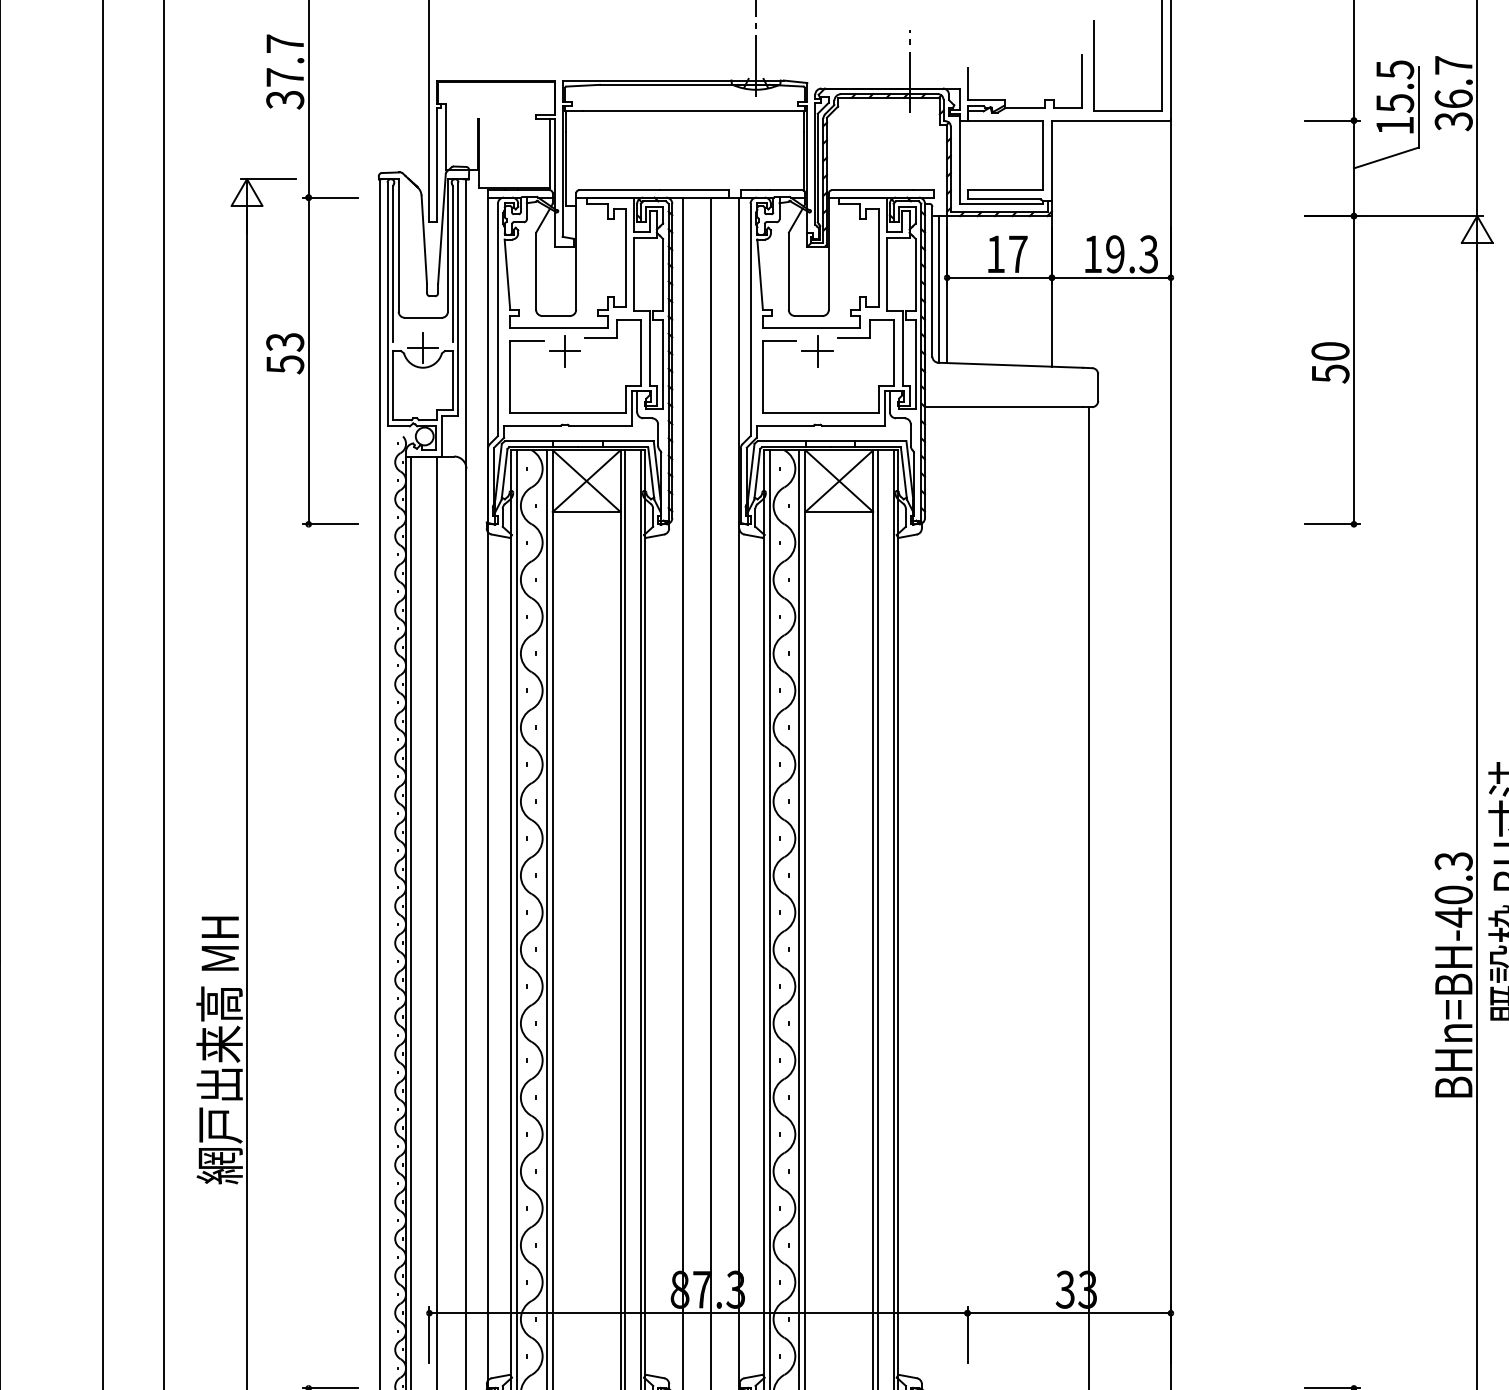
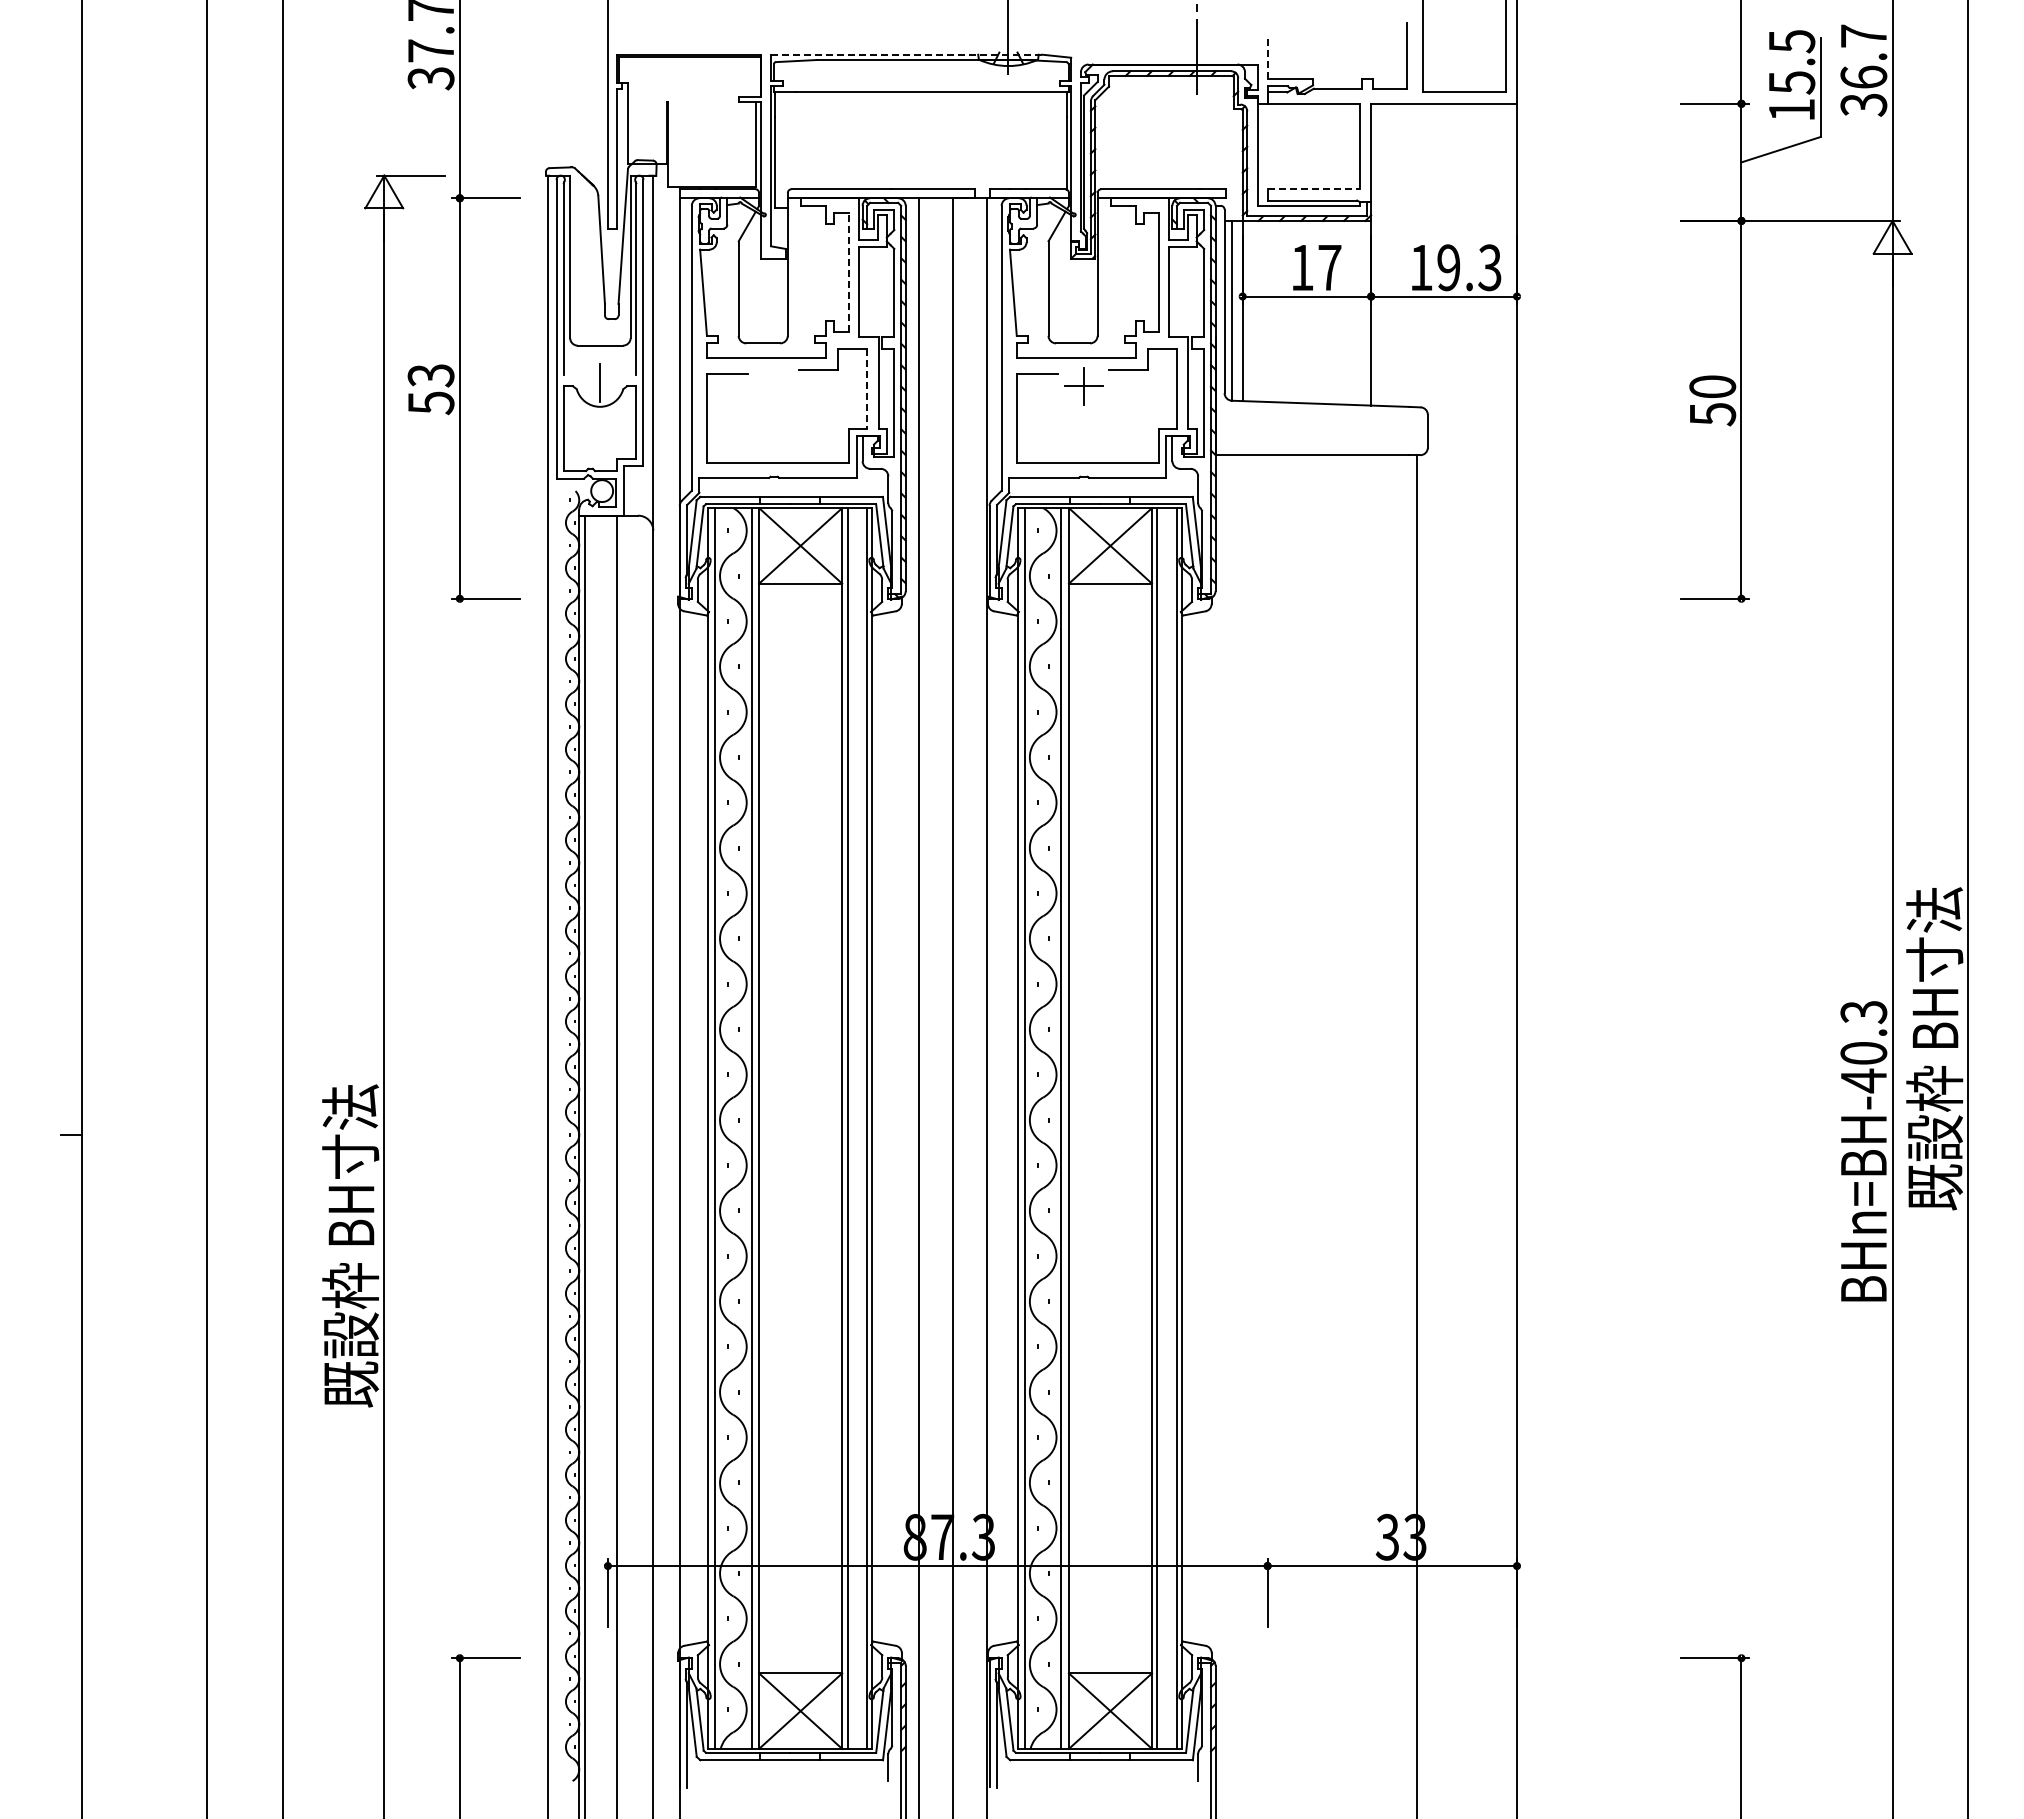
line: (672, 80) -> (906, 54), solid -> dashed
line: (967, 84) -> (1267, 59), solid -> dashed
line: (1005, 190) -> (1314, 189), solid -> dashed
line: (626, 258) -> (849, 272), solid -> dashed
line: (422, 347) -> (599, 382), removed
part: (564, 351) -> (773, 386), removed
line: (641, 353) -> (867, 389), solid -> dashed
text: (219, 1050) -> (350, 1243), 網戸出来高 MH -> 既設枠 BH寸法

